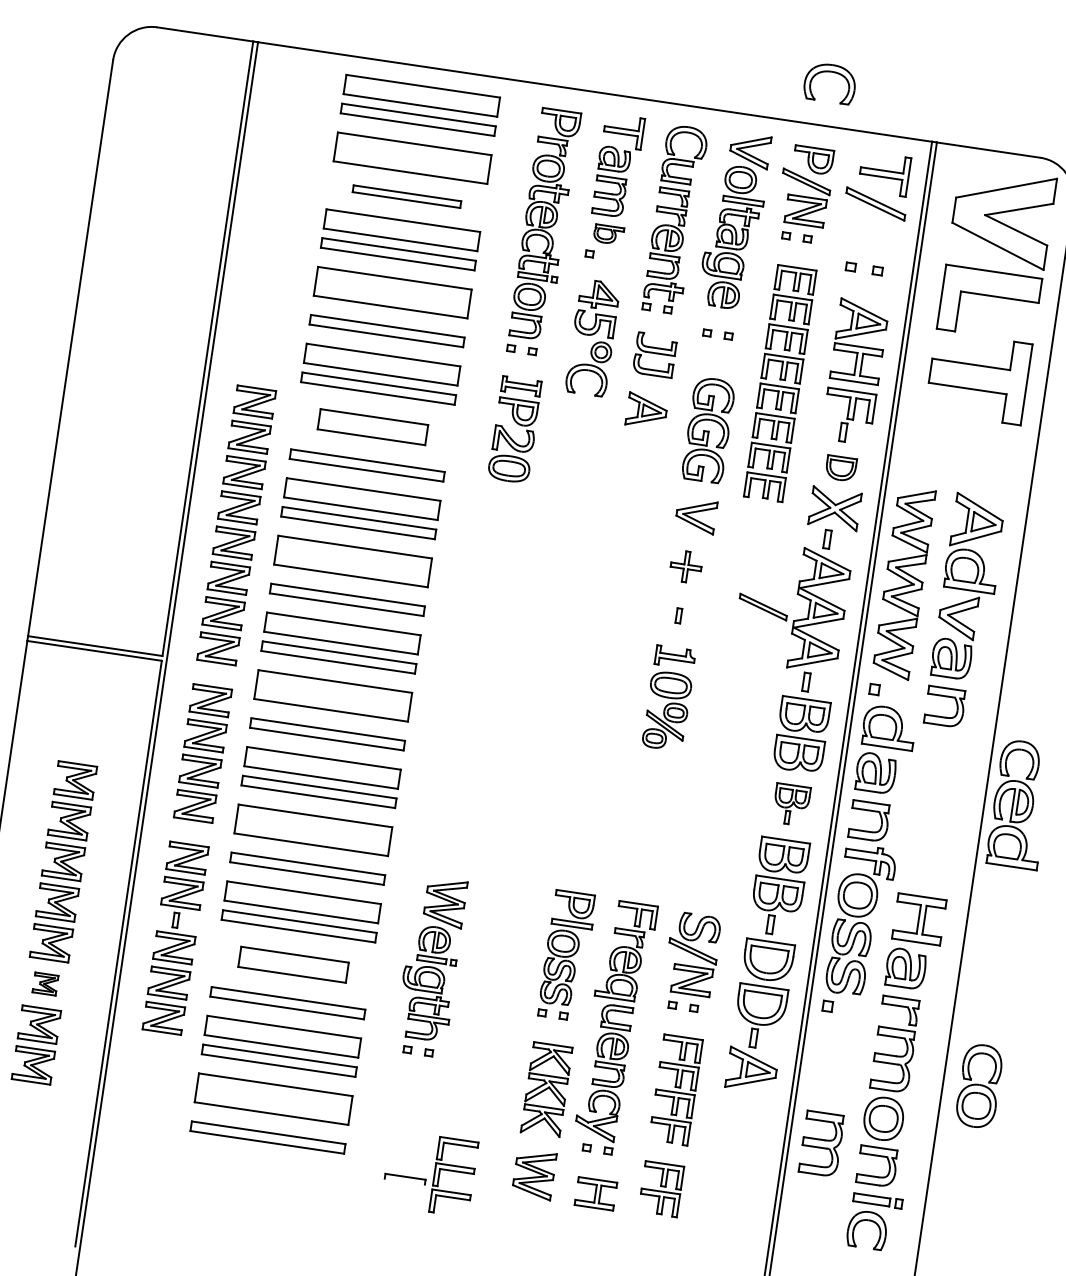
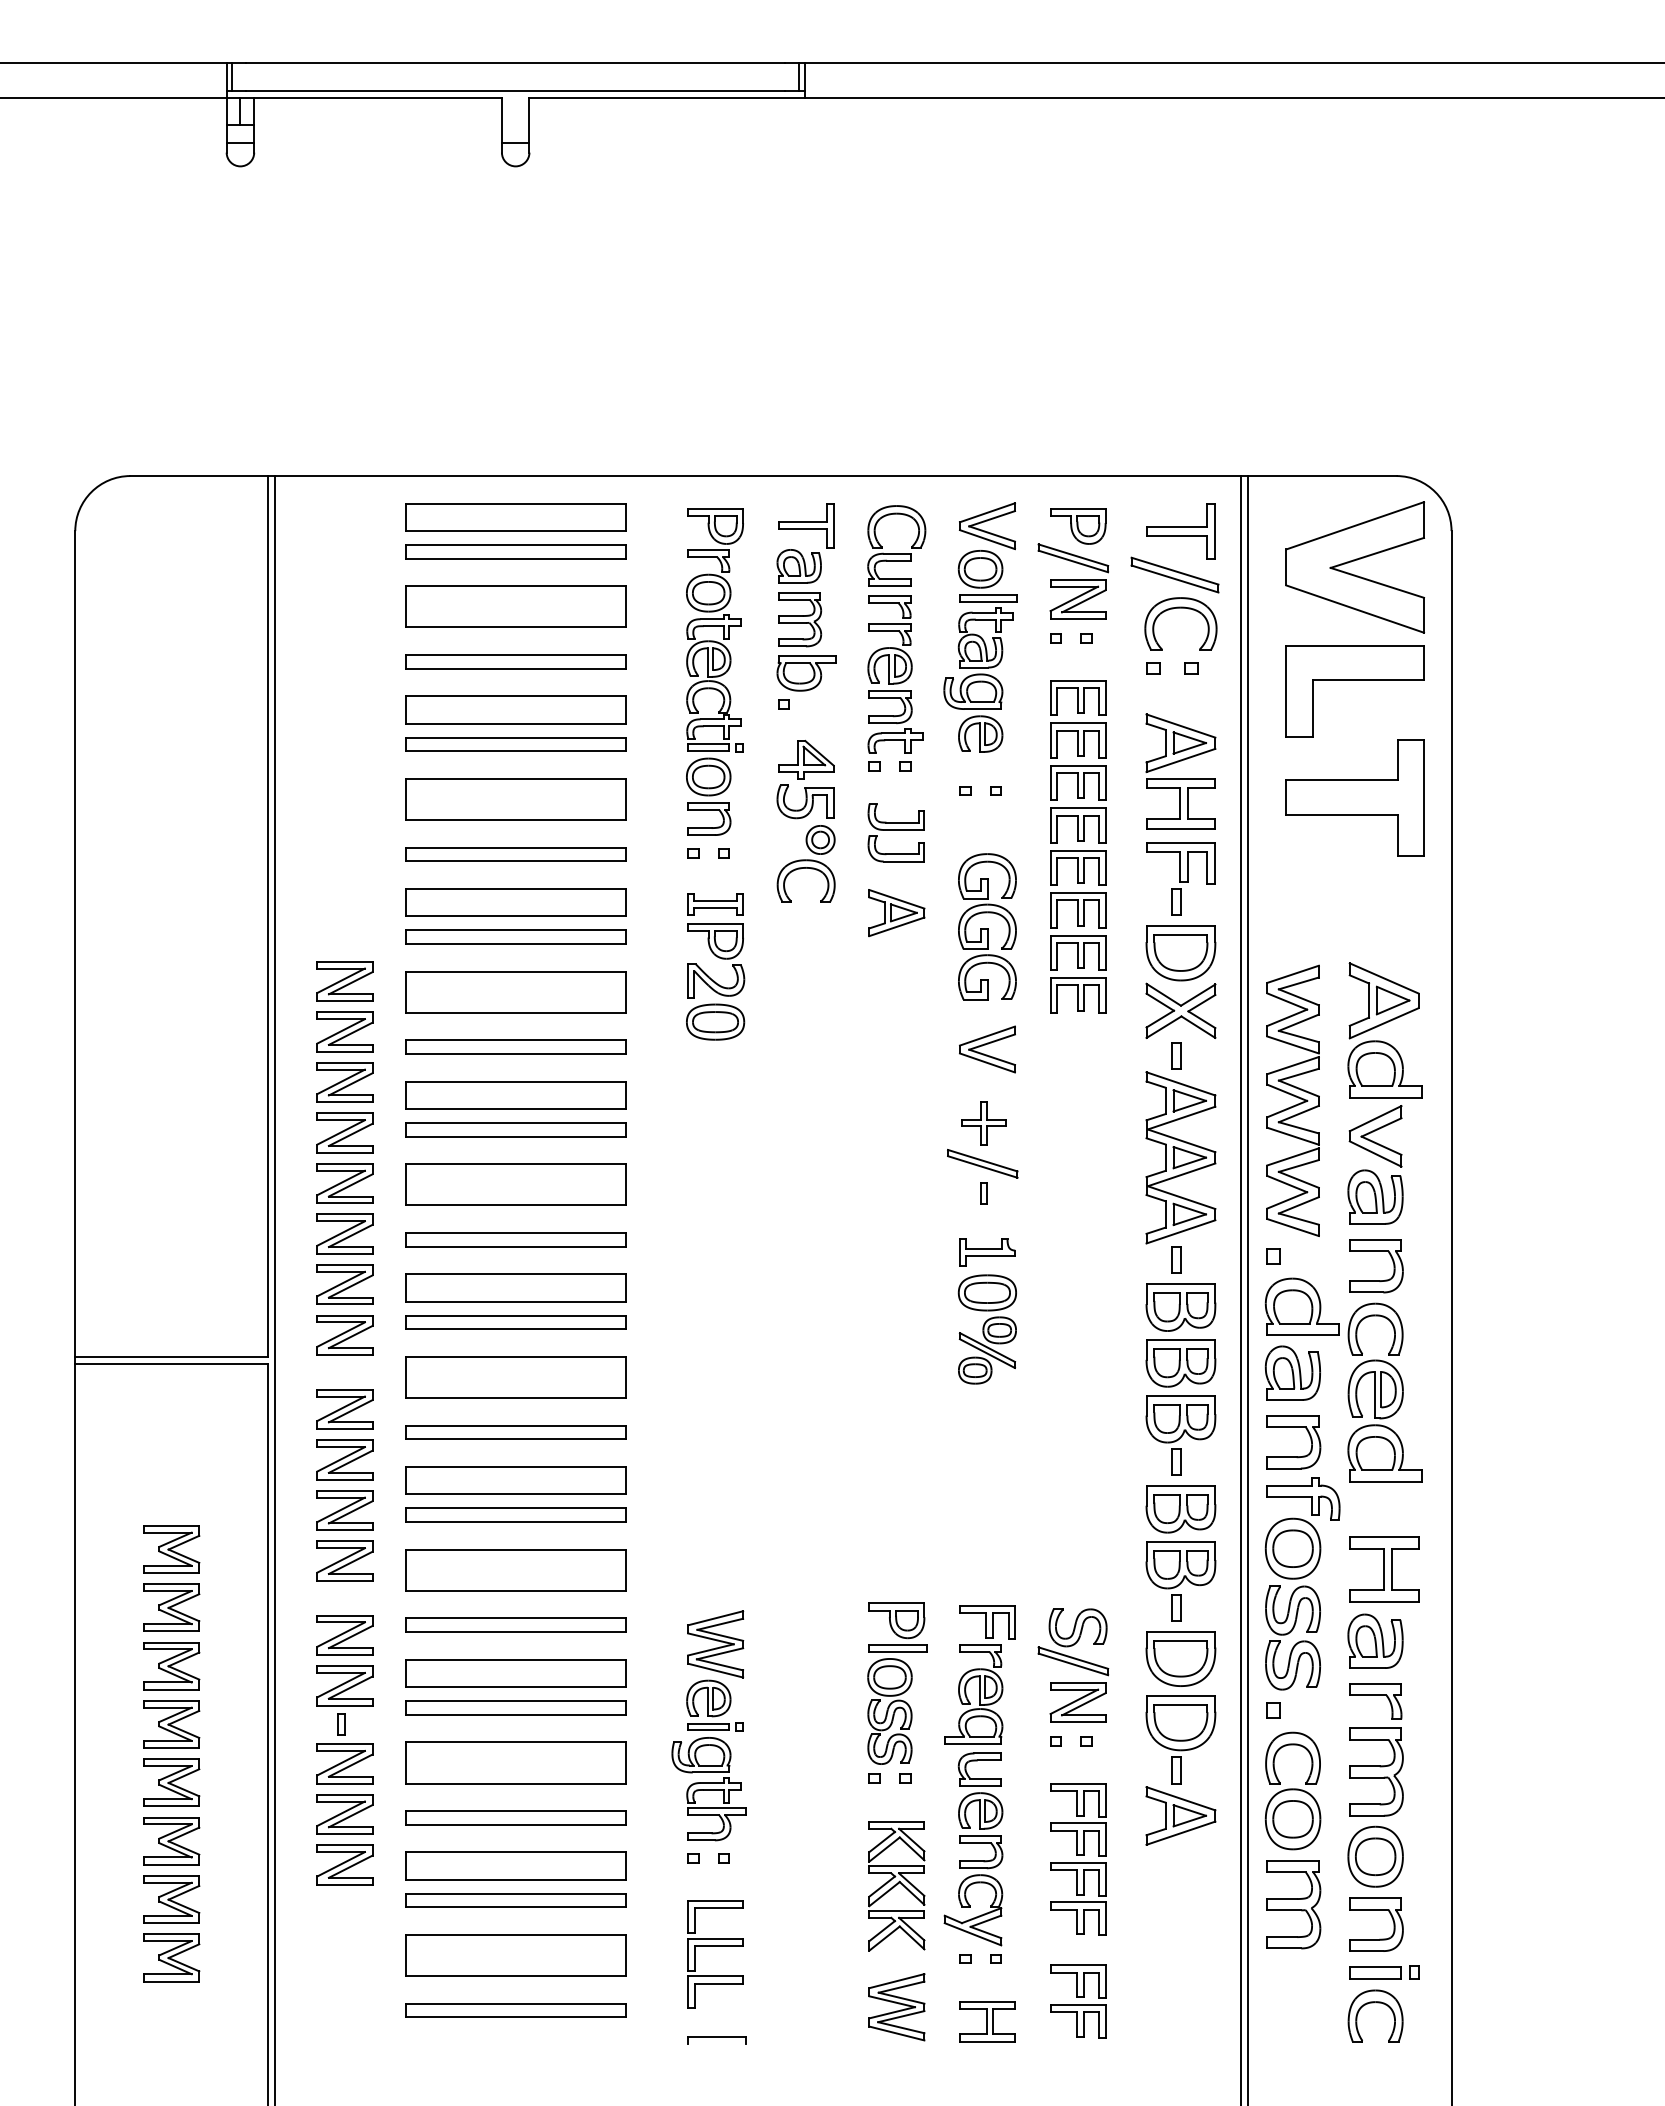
part: (831, 72) -> (1180, 608), moved
part: (406, 196) -> (515, 661), size x1.43
part: (608, 234) -> (806, 673), size x1.43
part: (372, 427) -> (515, 992), size x1.43
part: (840, 468) -> (1180, 953), size x1.67
part: (763, 606) -> (982, 1163), moved
part: (791, 804) -> (1180, 1435), size x1.43
part: (1019, 804) -> (1384, 1392), moved
part: (293, 964) -> (515, 1762), size x1.43
part: (45, 984) -> (171, 1841), size x1.67
part: (979, 1085) -> (1292, 1790), moved
part: (454, 1171) -> (715, 1946), moved

